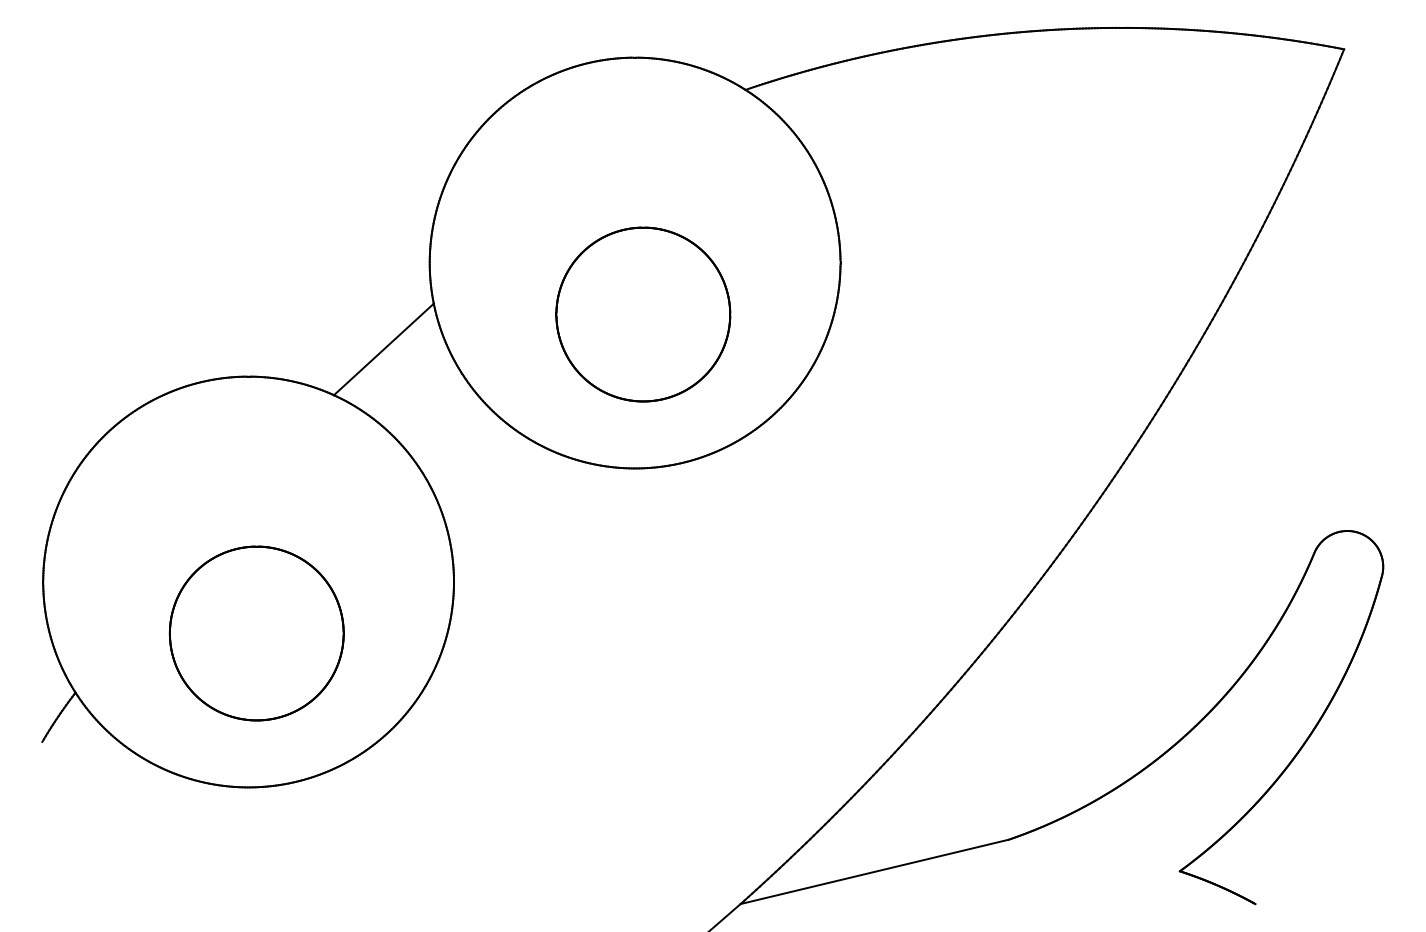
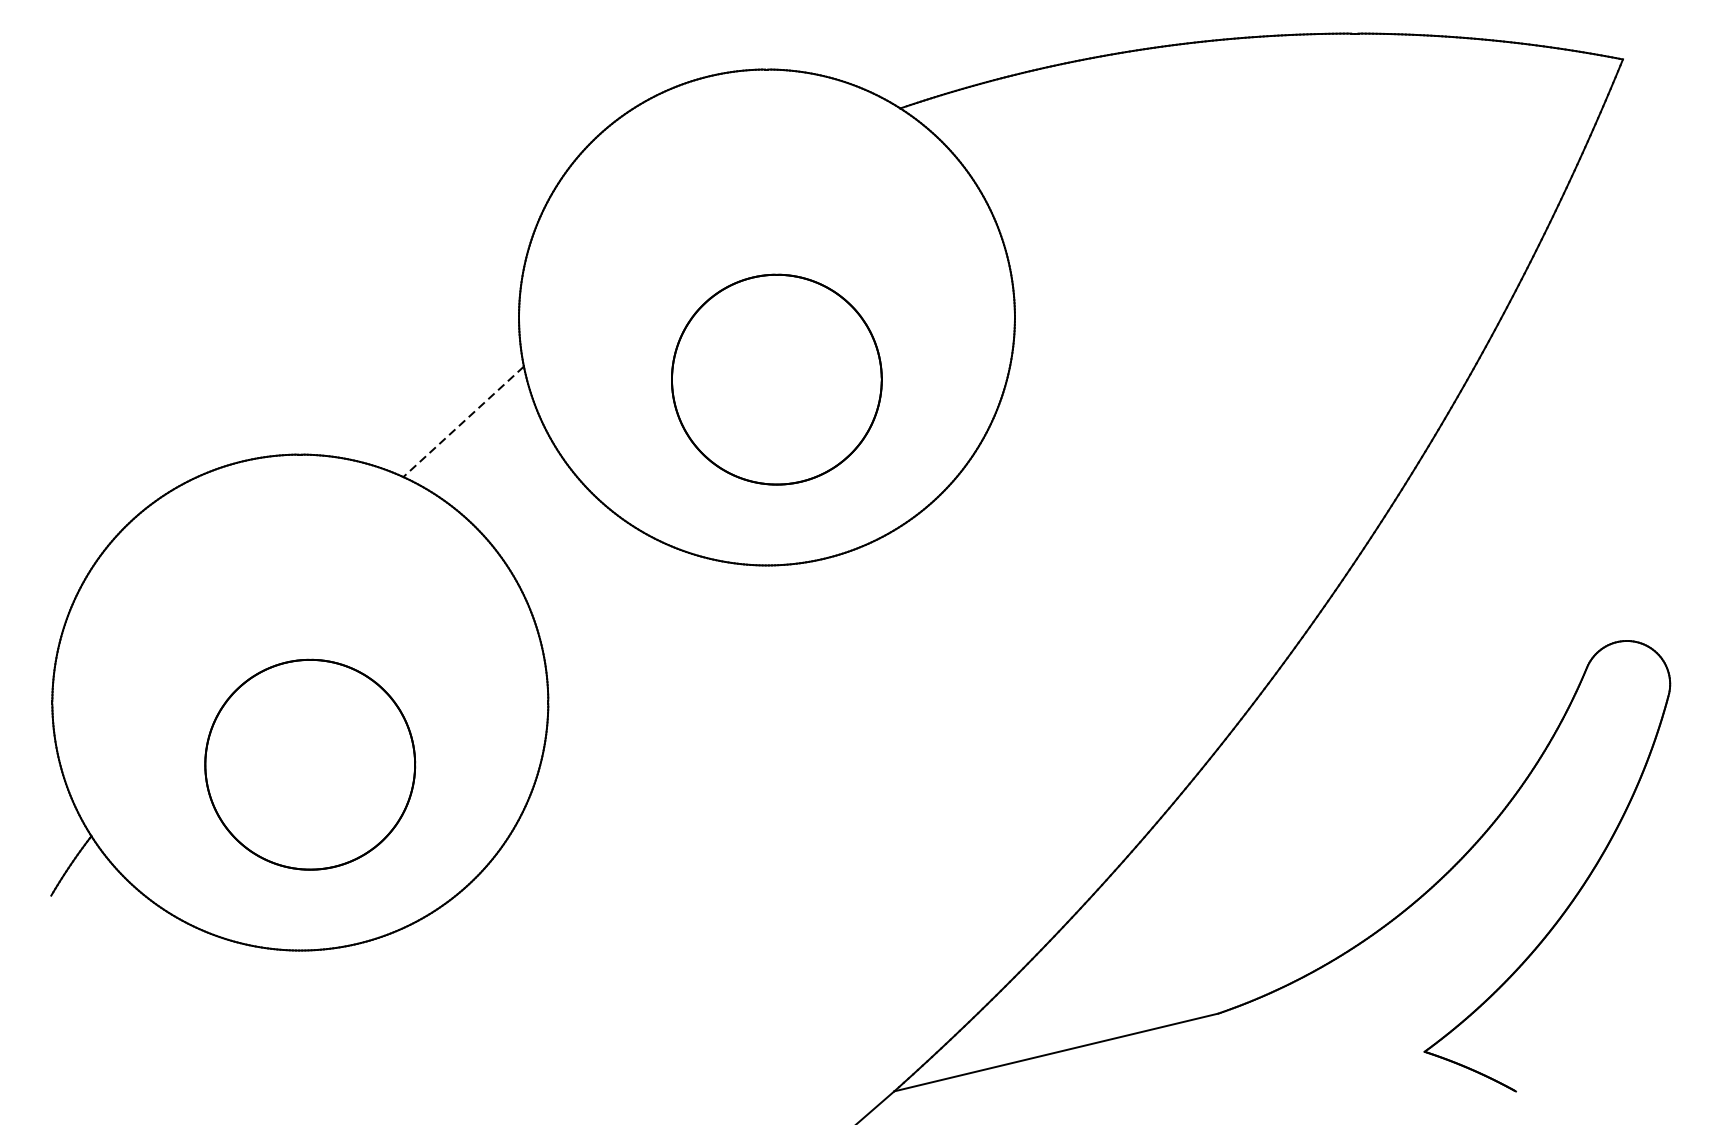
line: (383, 349) -> (463, 421), solid -> dashed

